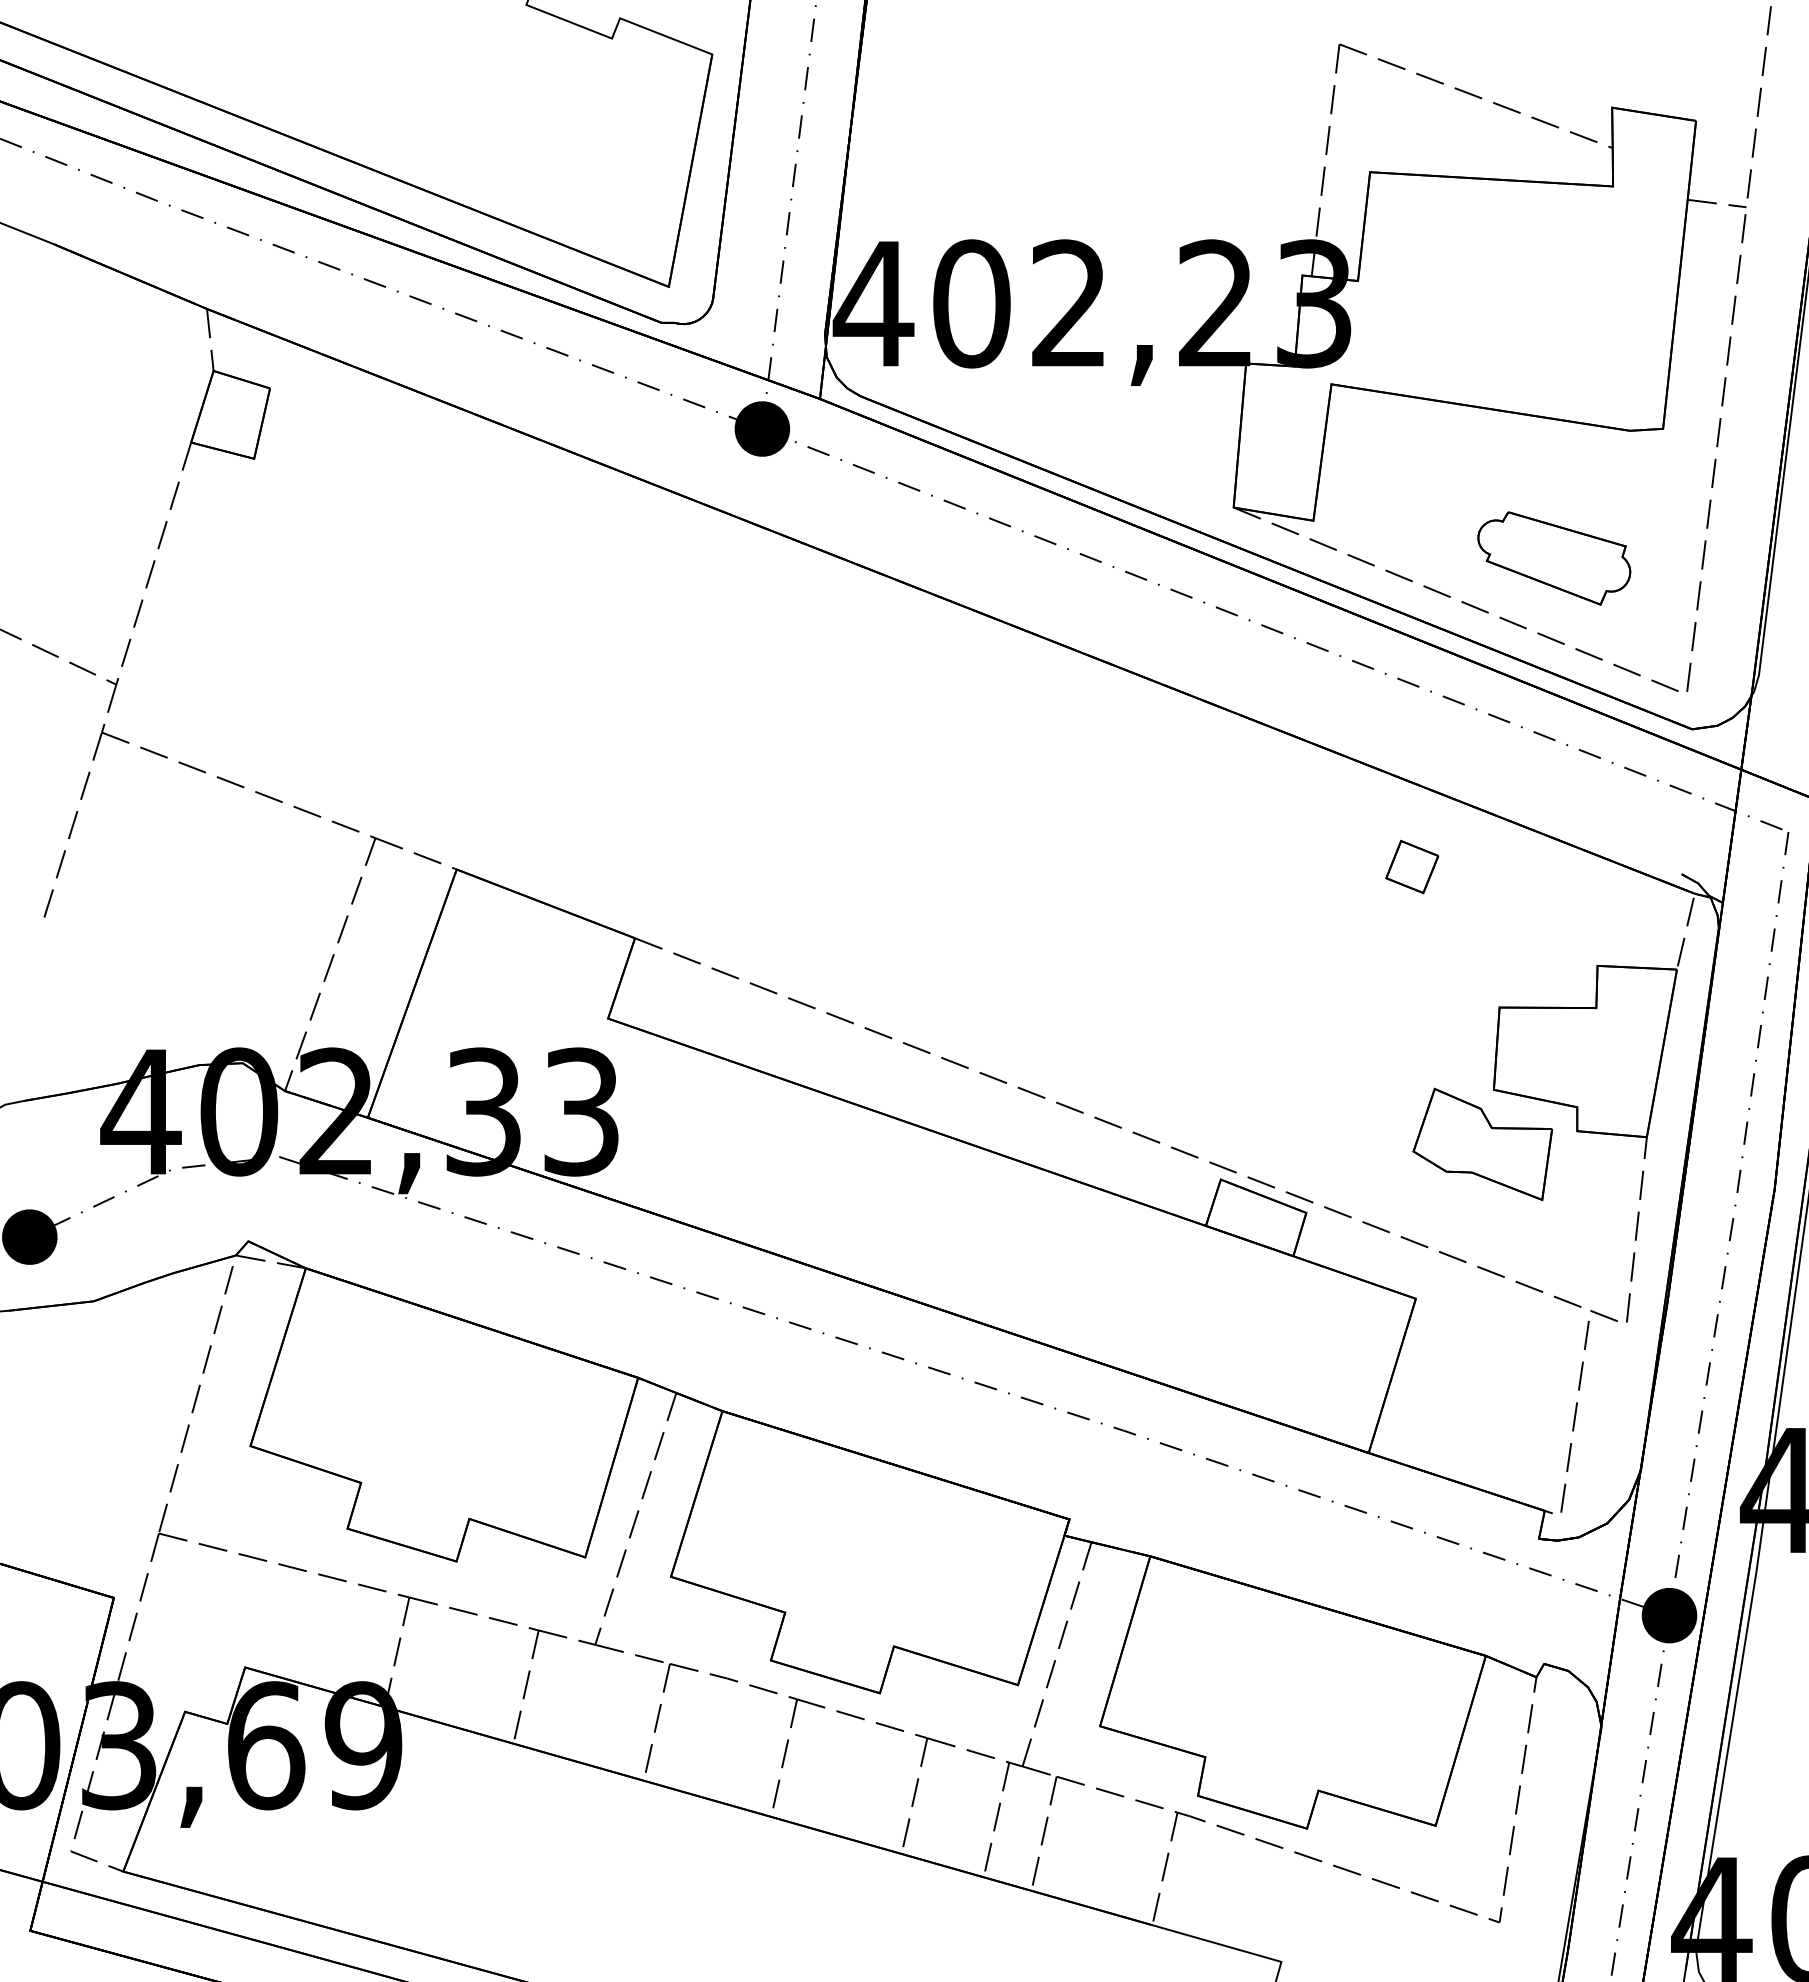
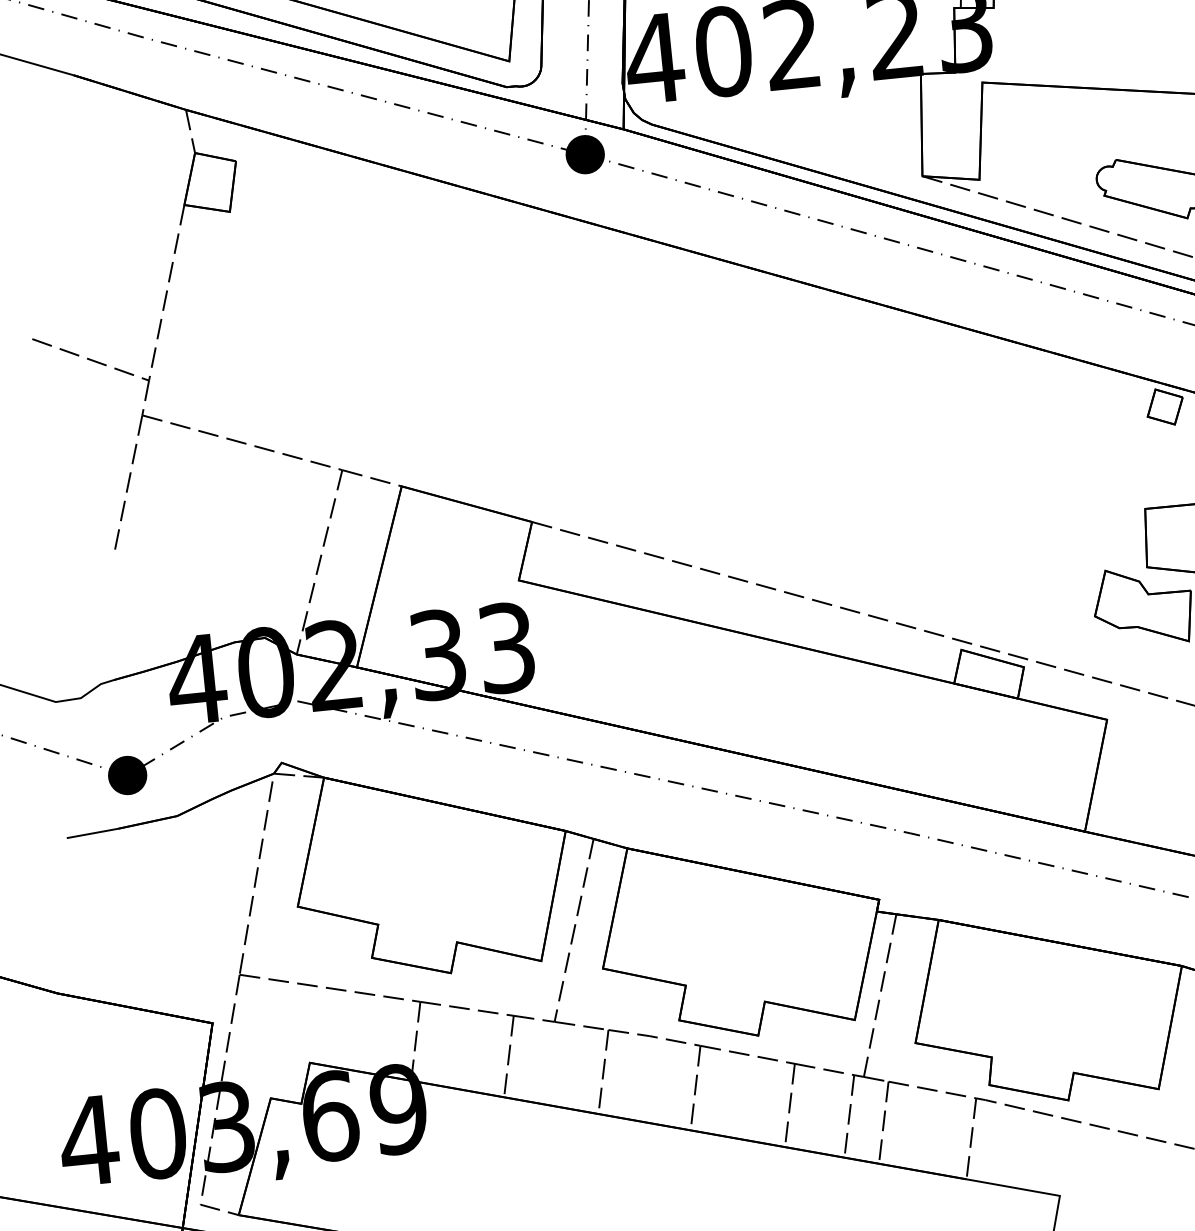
part: (1412, 866) -> (1165, 406), moved

